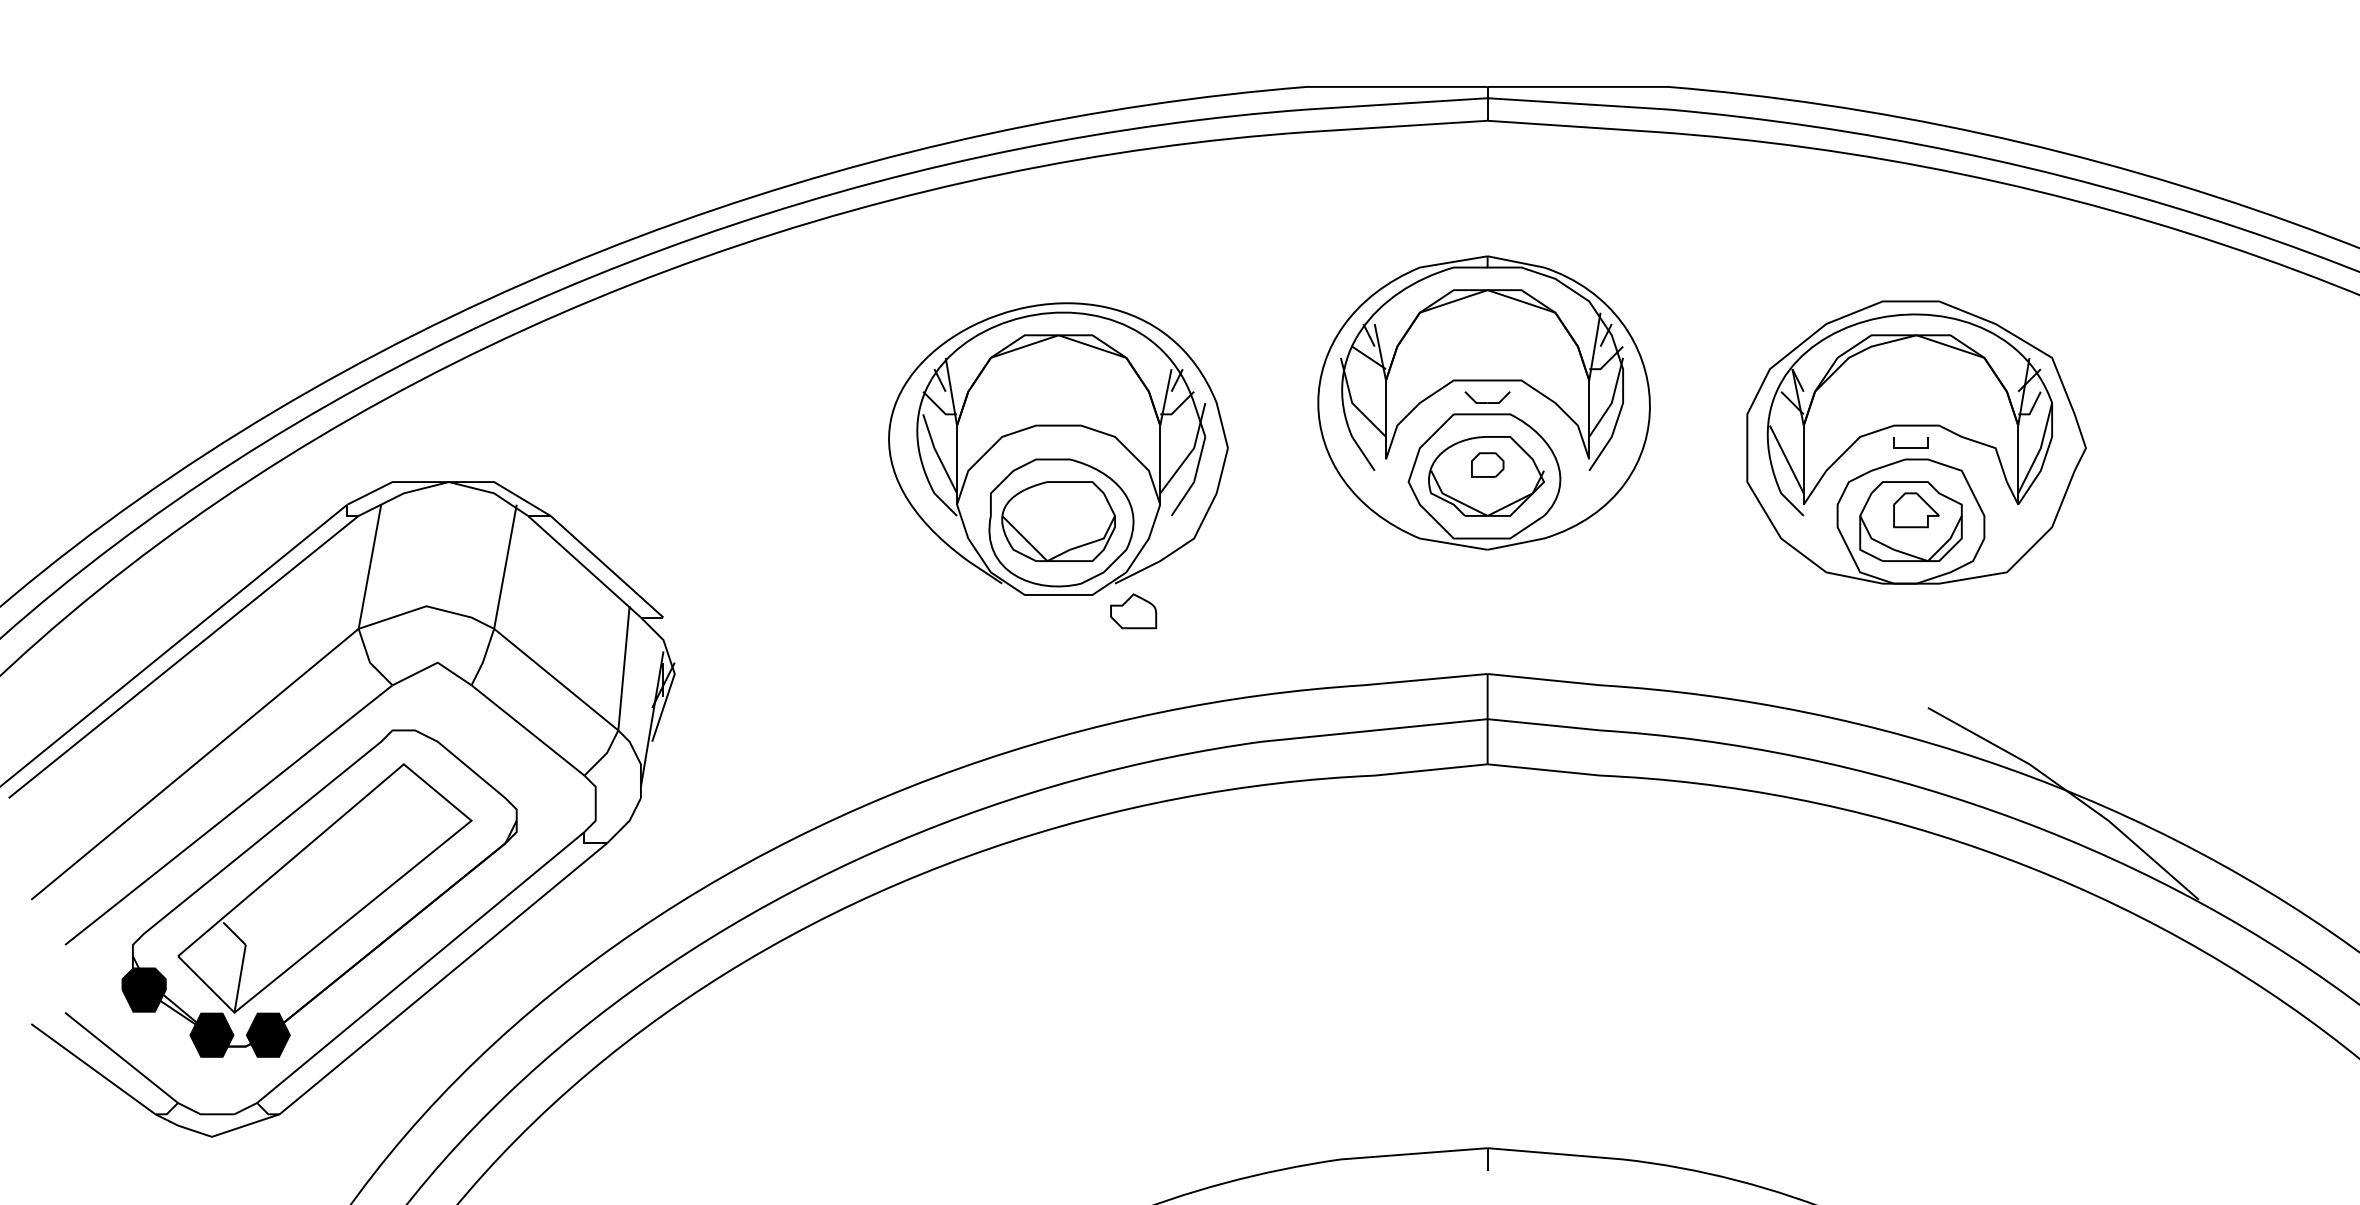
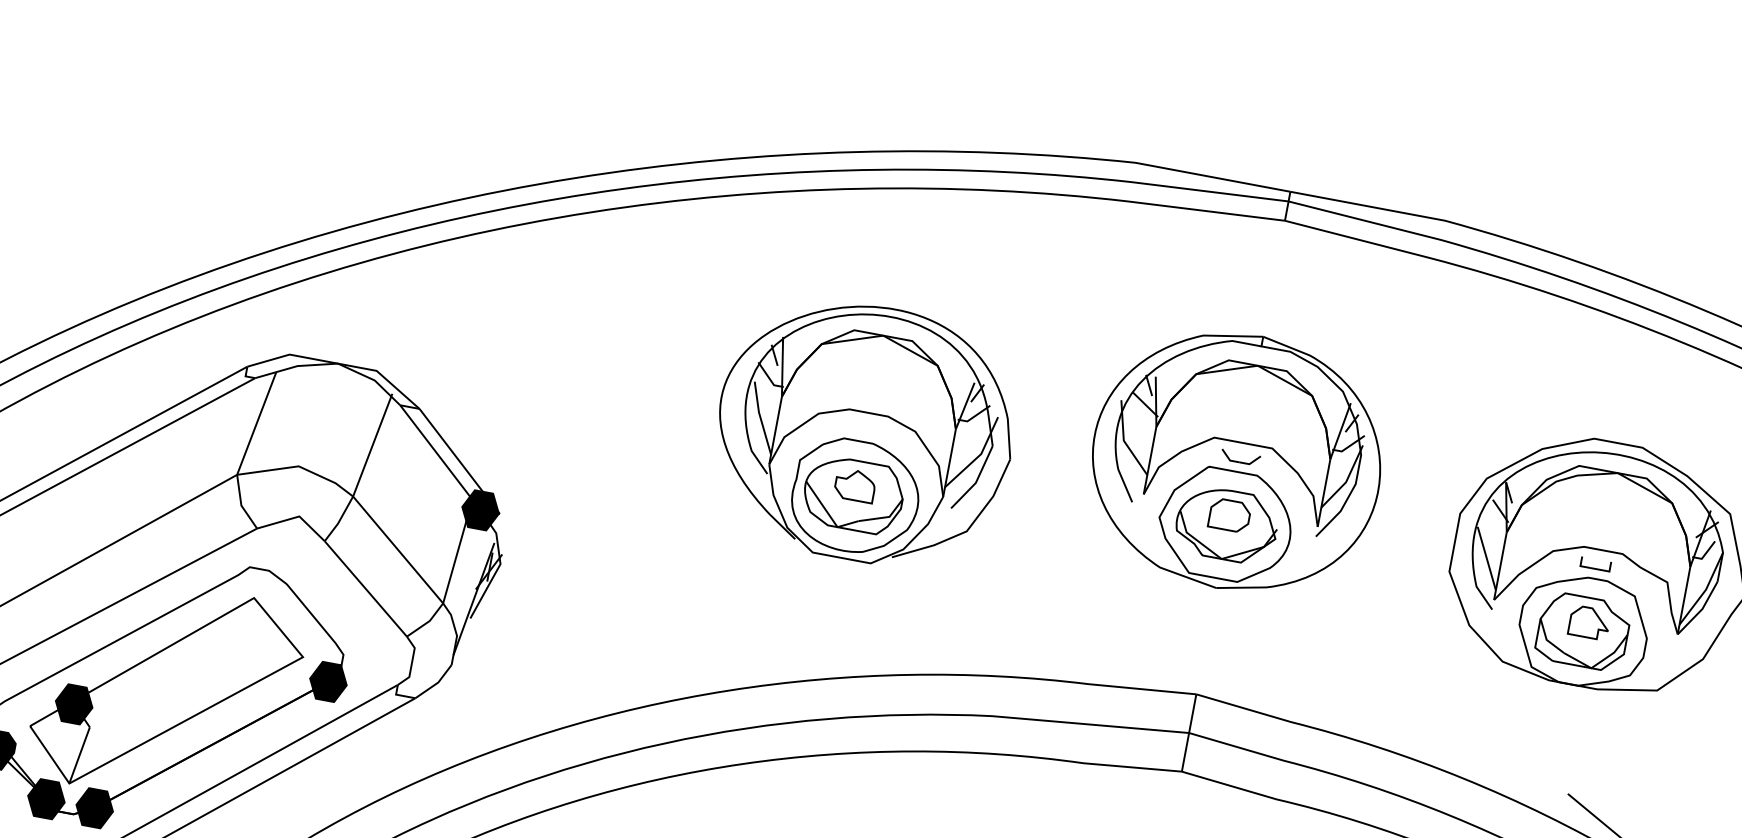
part: (1487, 464) -> (1229, 514), size x1.43
part: (1133, 611) -> (855, 485), moved
fill: (640, 617) -> (480, 510), added
fill: (505, 842) -> (328, 681), added
fill: (222, 921) -> (73, 703), added

